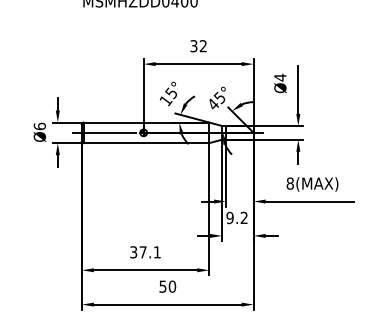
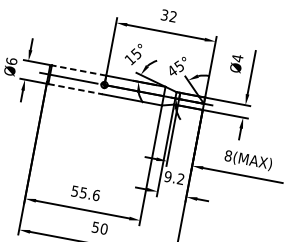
line: (113, 122) -> (78, 70), solid -> dashed
line: (114, 143) -> (76, 89), solid -> dashed
text: (145, 252) -> (85, 193), 37.1 -> 55.6

